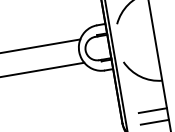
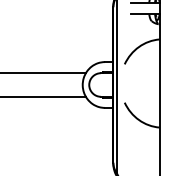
line: (152, 110) -> (145, 155), removed
line: (154, 122) -> (145, 167), removed

